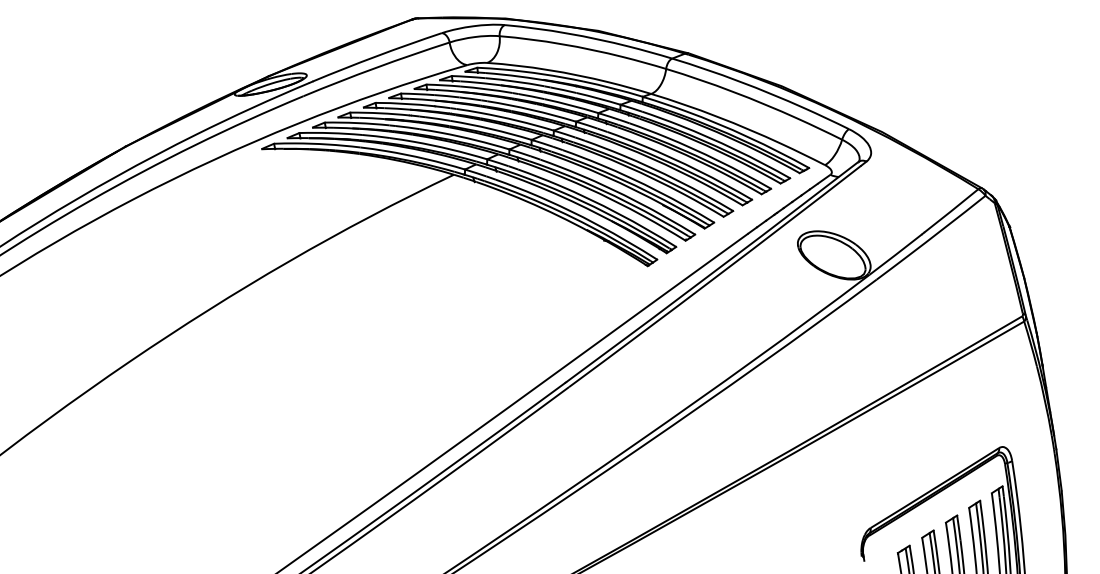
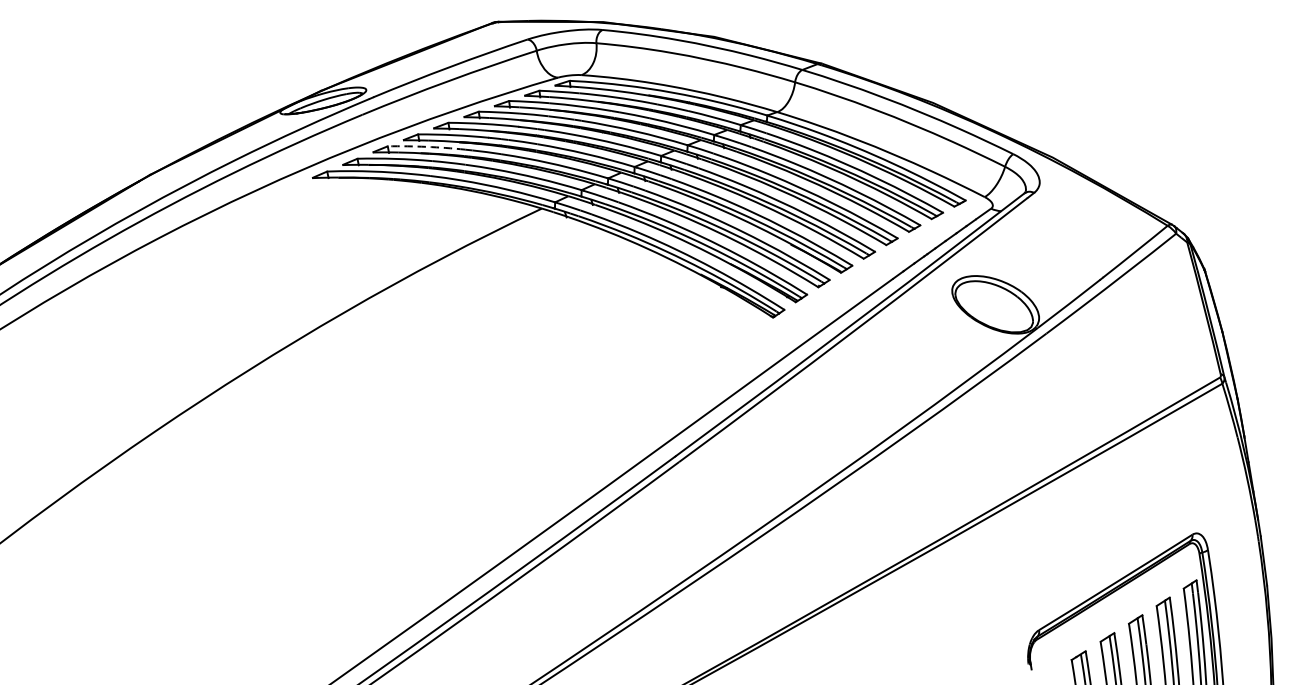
arc: (357, 123) -> (426, 147), solid -> dashed

